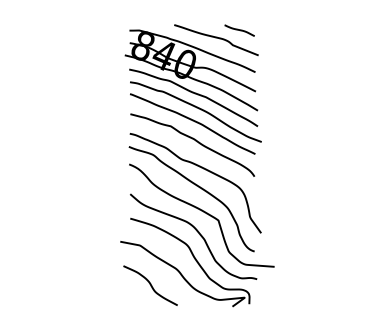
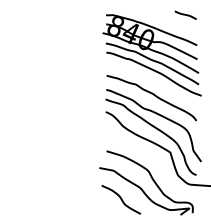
curve: (216, 38) -> (168, 20), removed
curve: (192, 121) -> (151, 81), removed
curve: (197, 232) -> (155, 161), removed

